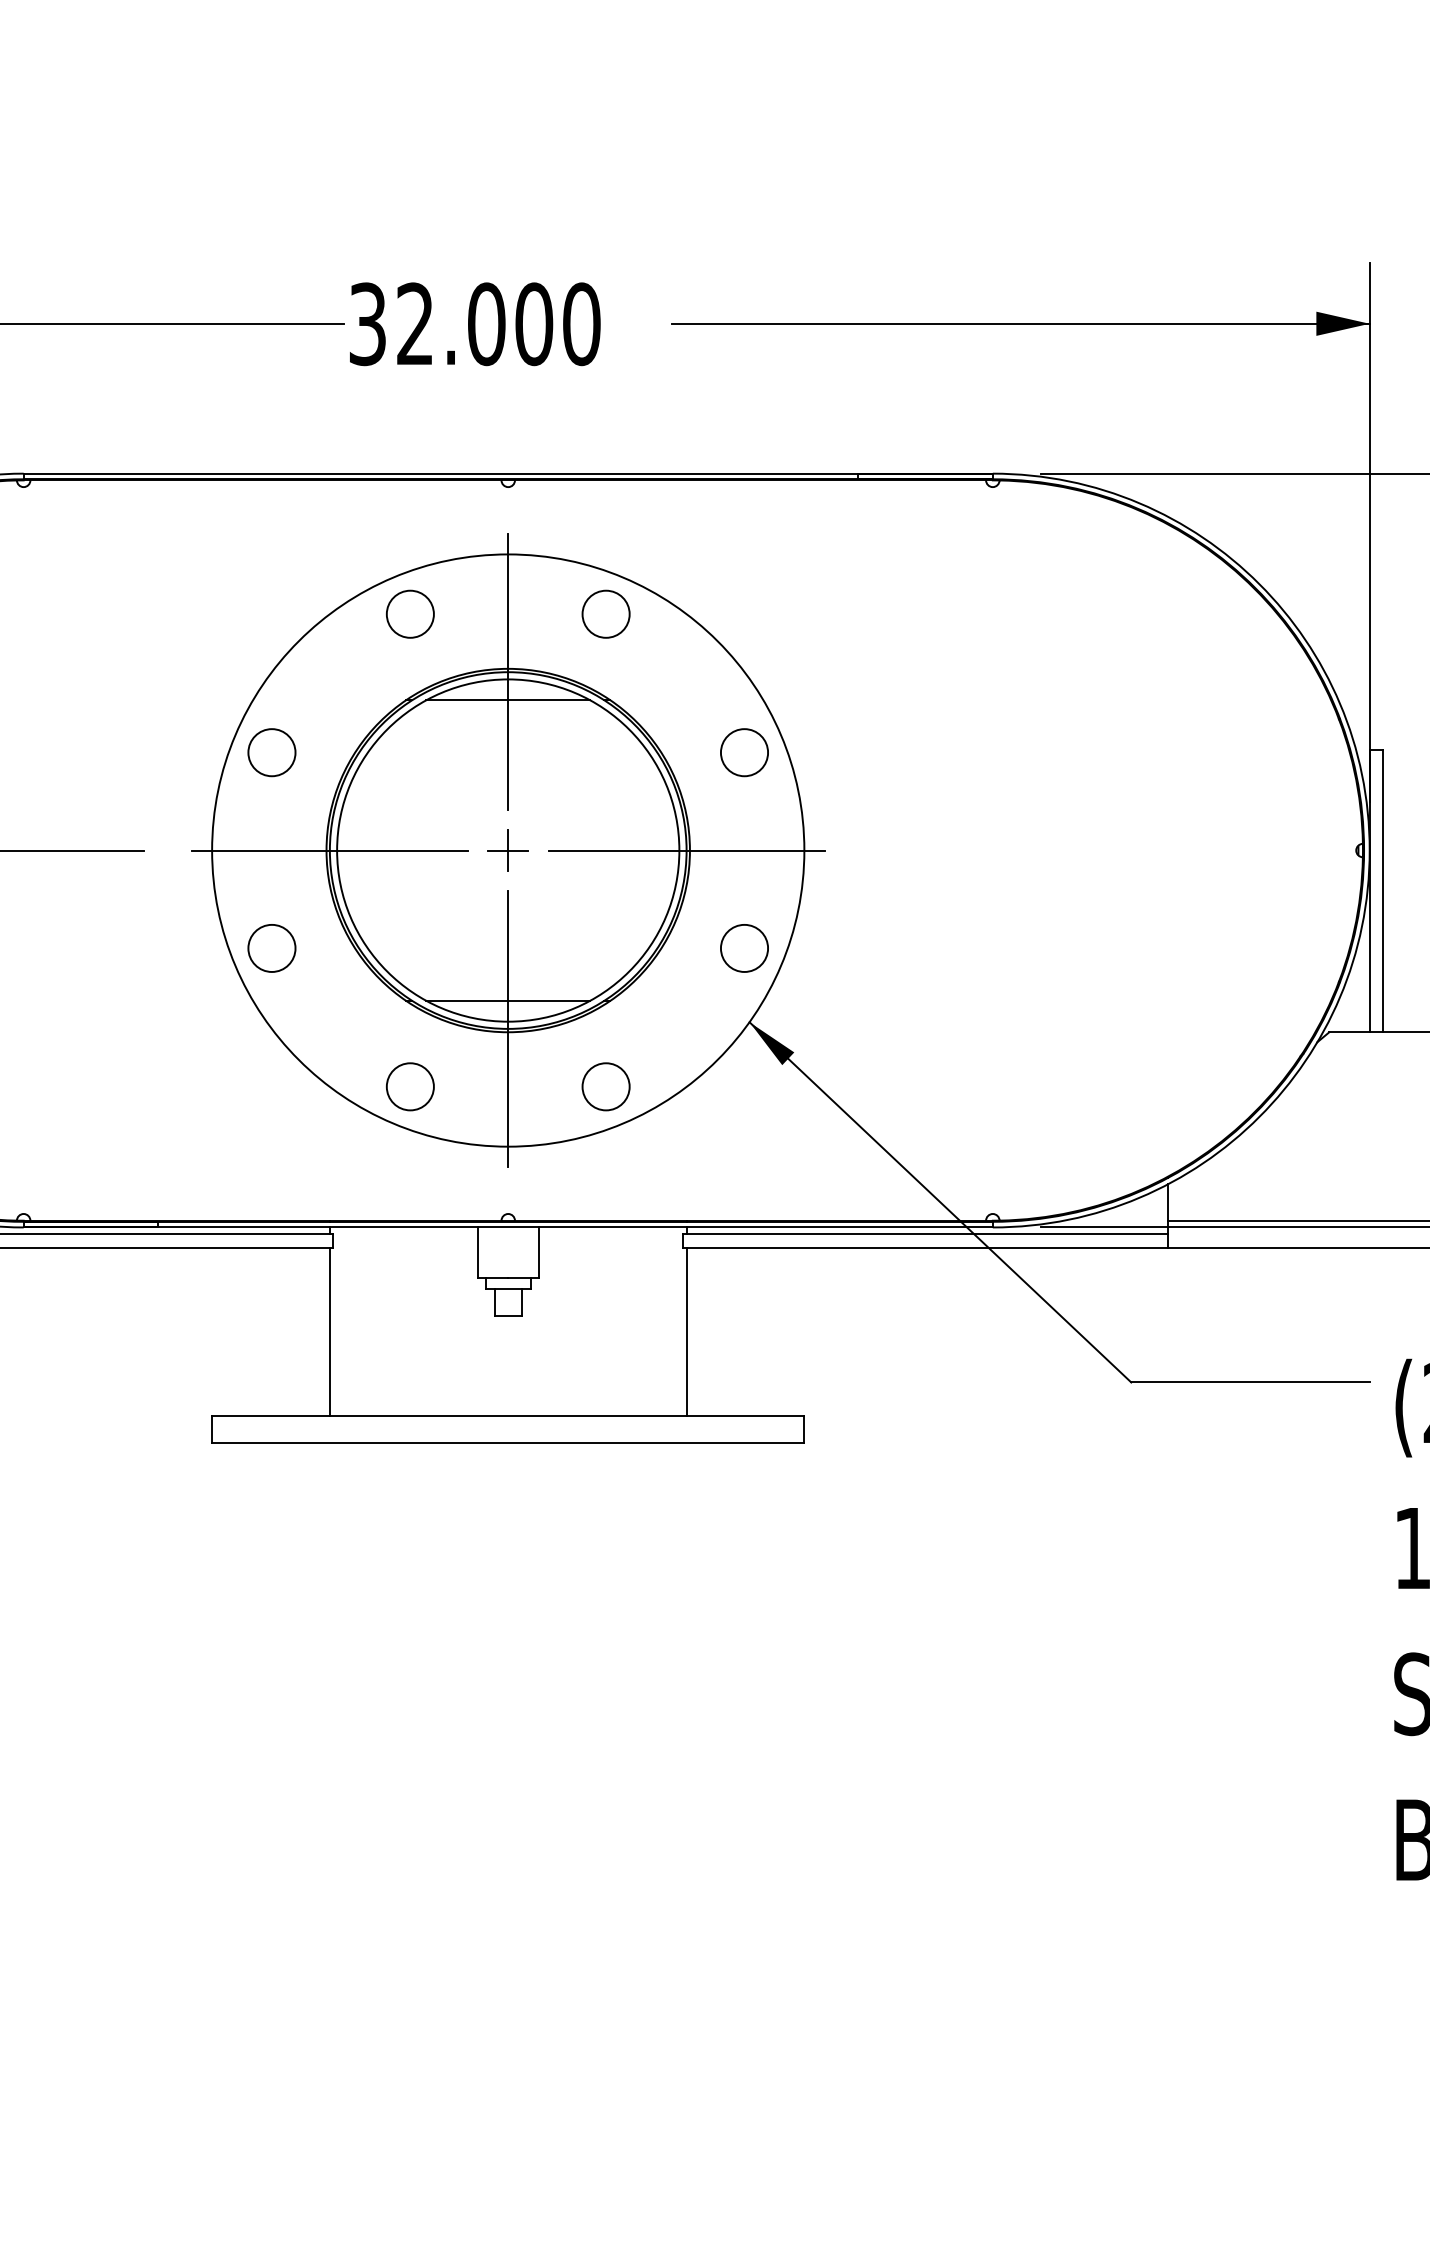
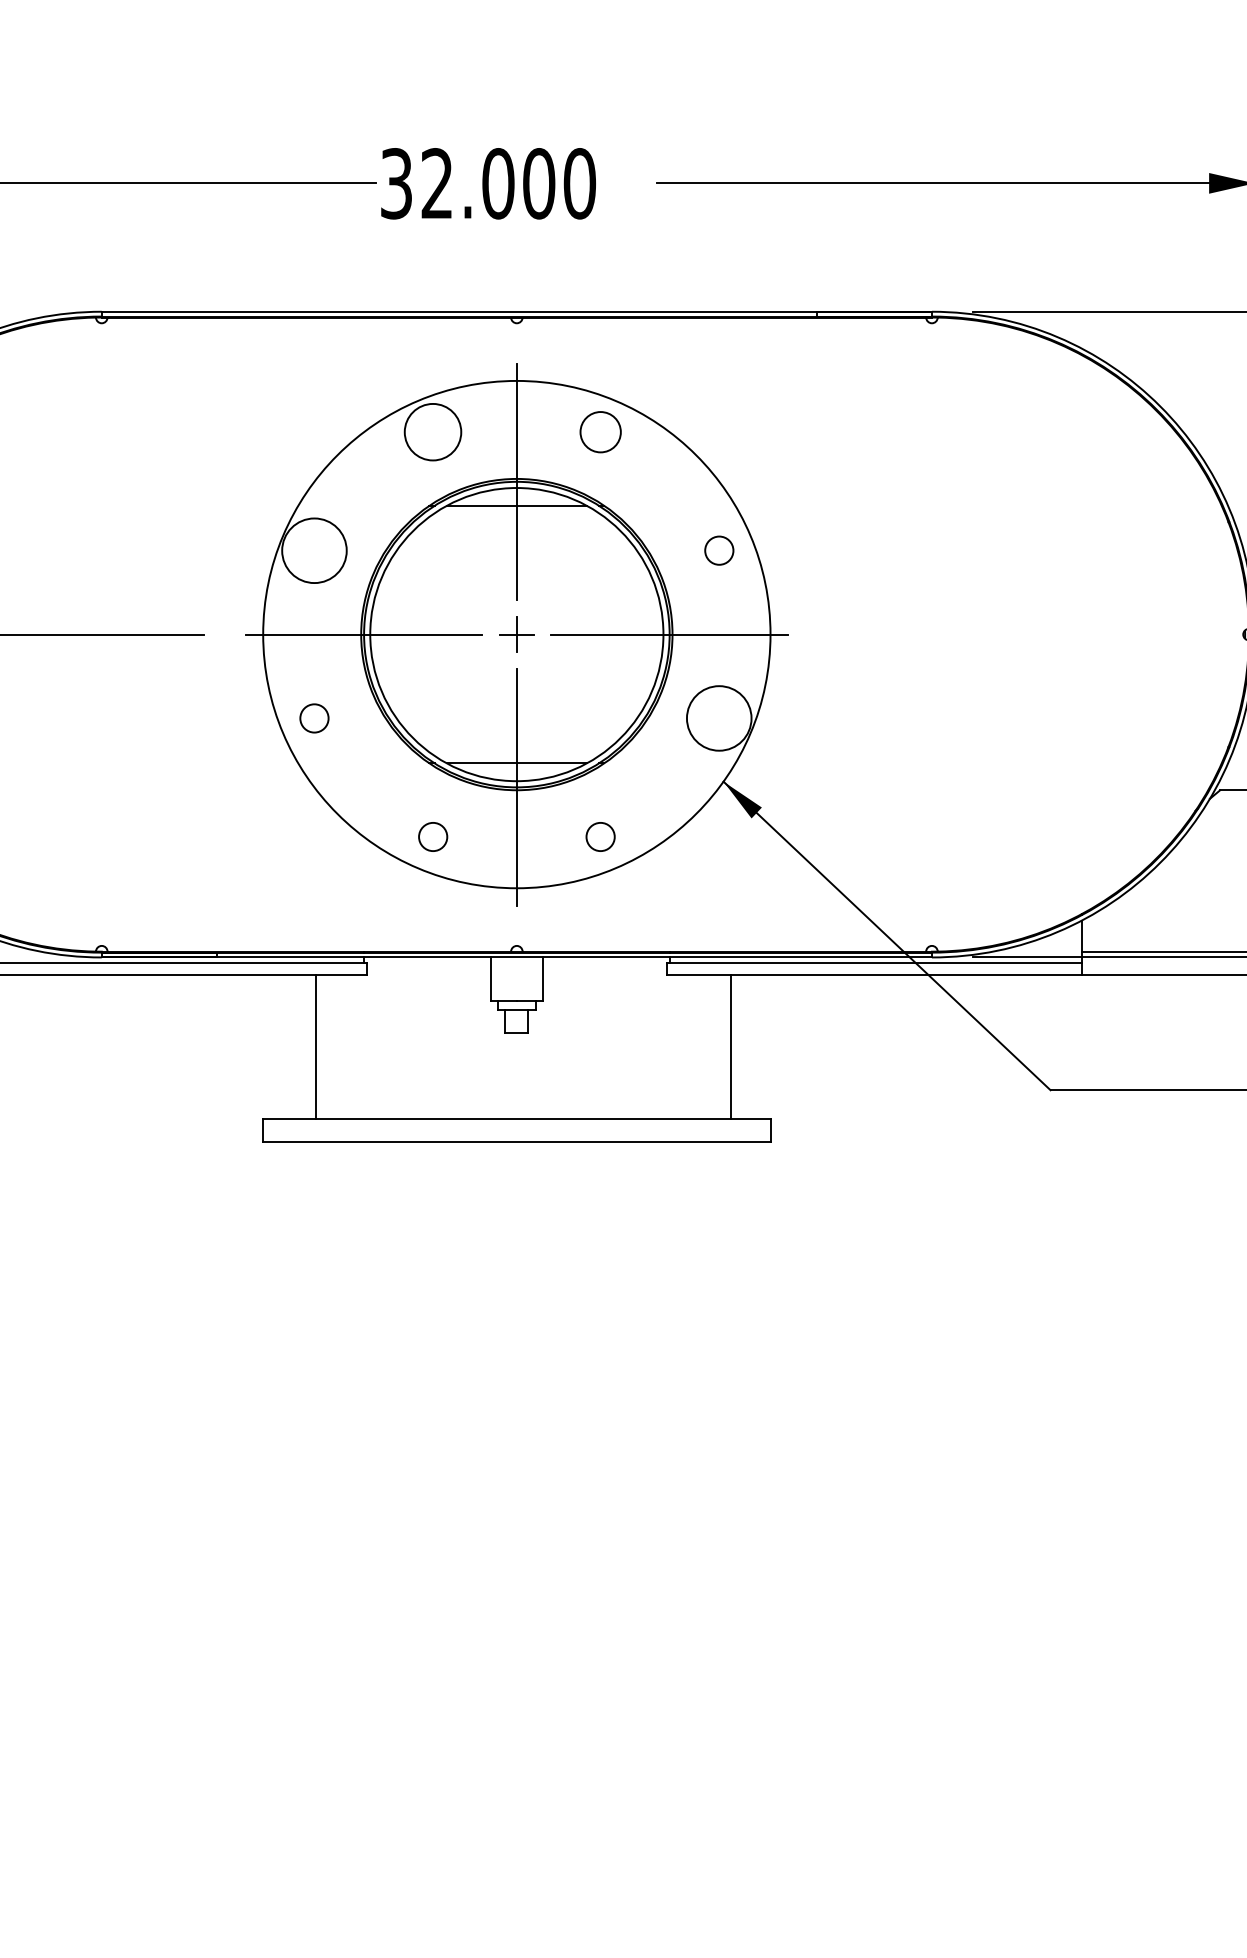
circle: (409, 614) -> (432, 432), size x1.4
circle: (272, 752) -> (314, 550), size x1.6
circle: (744, 752) -> (719, 550), size x0.7
circle: (272, 948) -> (314, 718), size x0.7
circle: (744, 948) -> (719, 718), size x1.6
circle: (410, 1086) -> (433, 836), size x0.7
circle: (605, 1086) -> (600, 836), size x0.7
line: (330, 1331) -> (316, 1046), moved
line: (686, 1331) -> (730, 1046), moved

